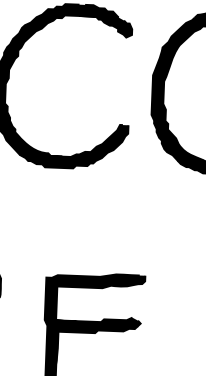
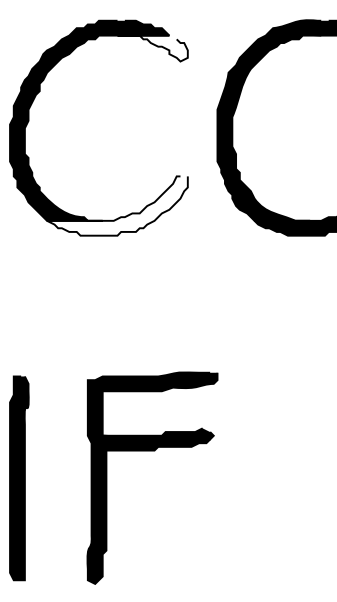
fill: (105, 26) -> (152, 48), removed
fill: (74, 145) -> (117, 205), removed

